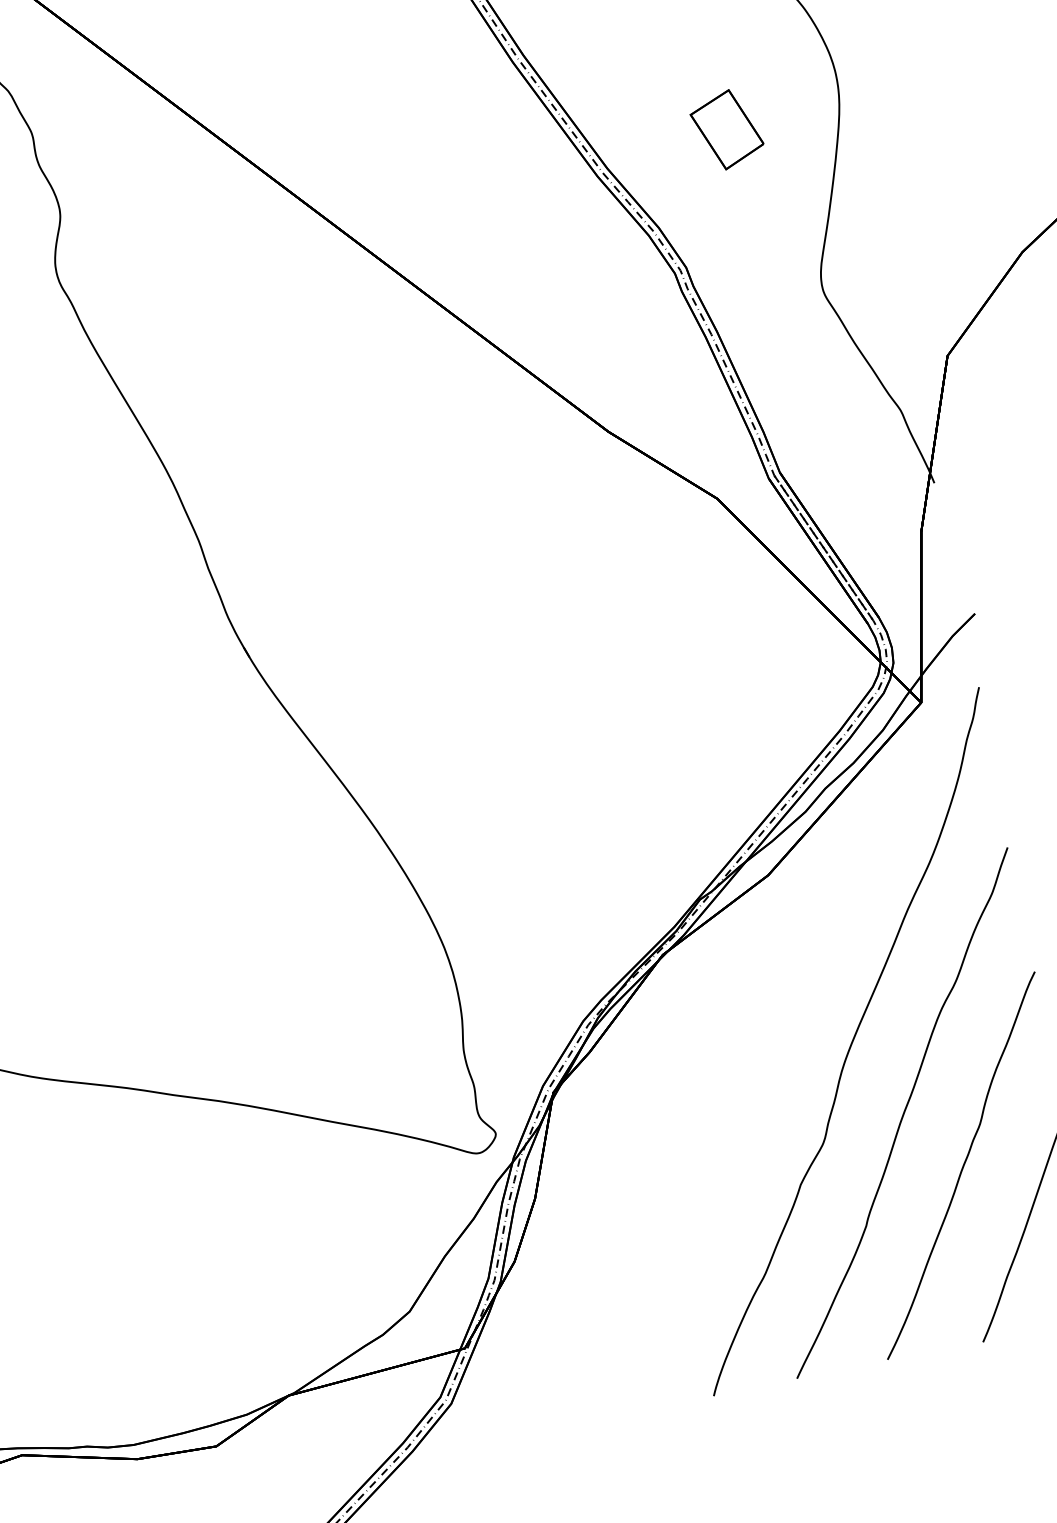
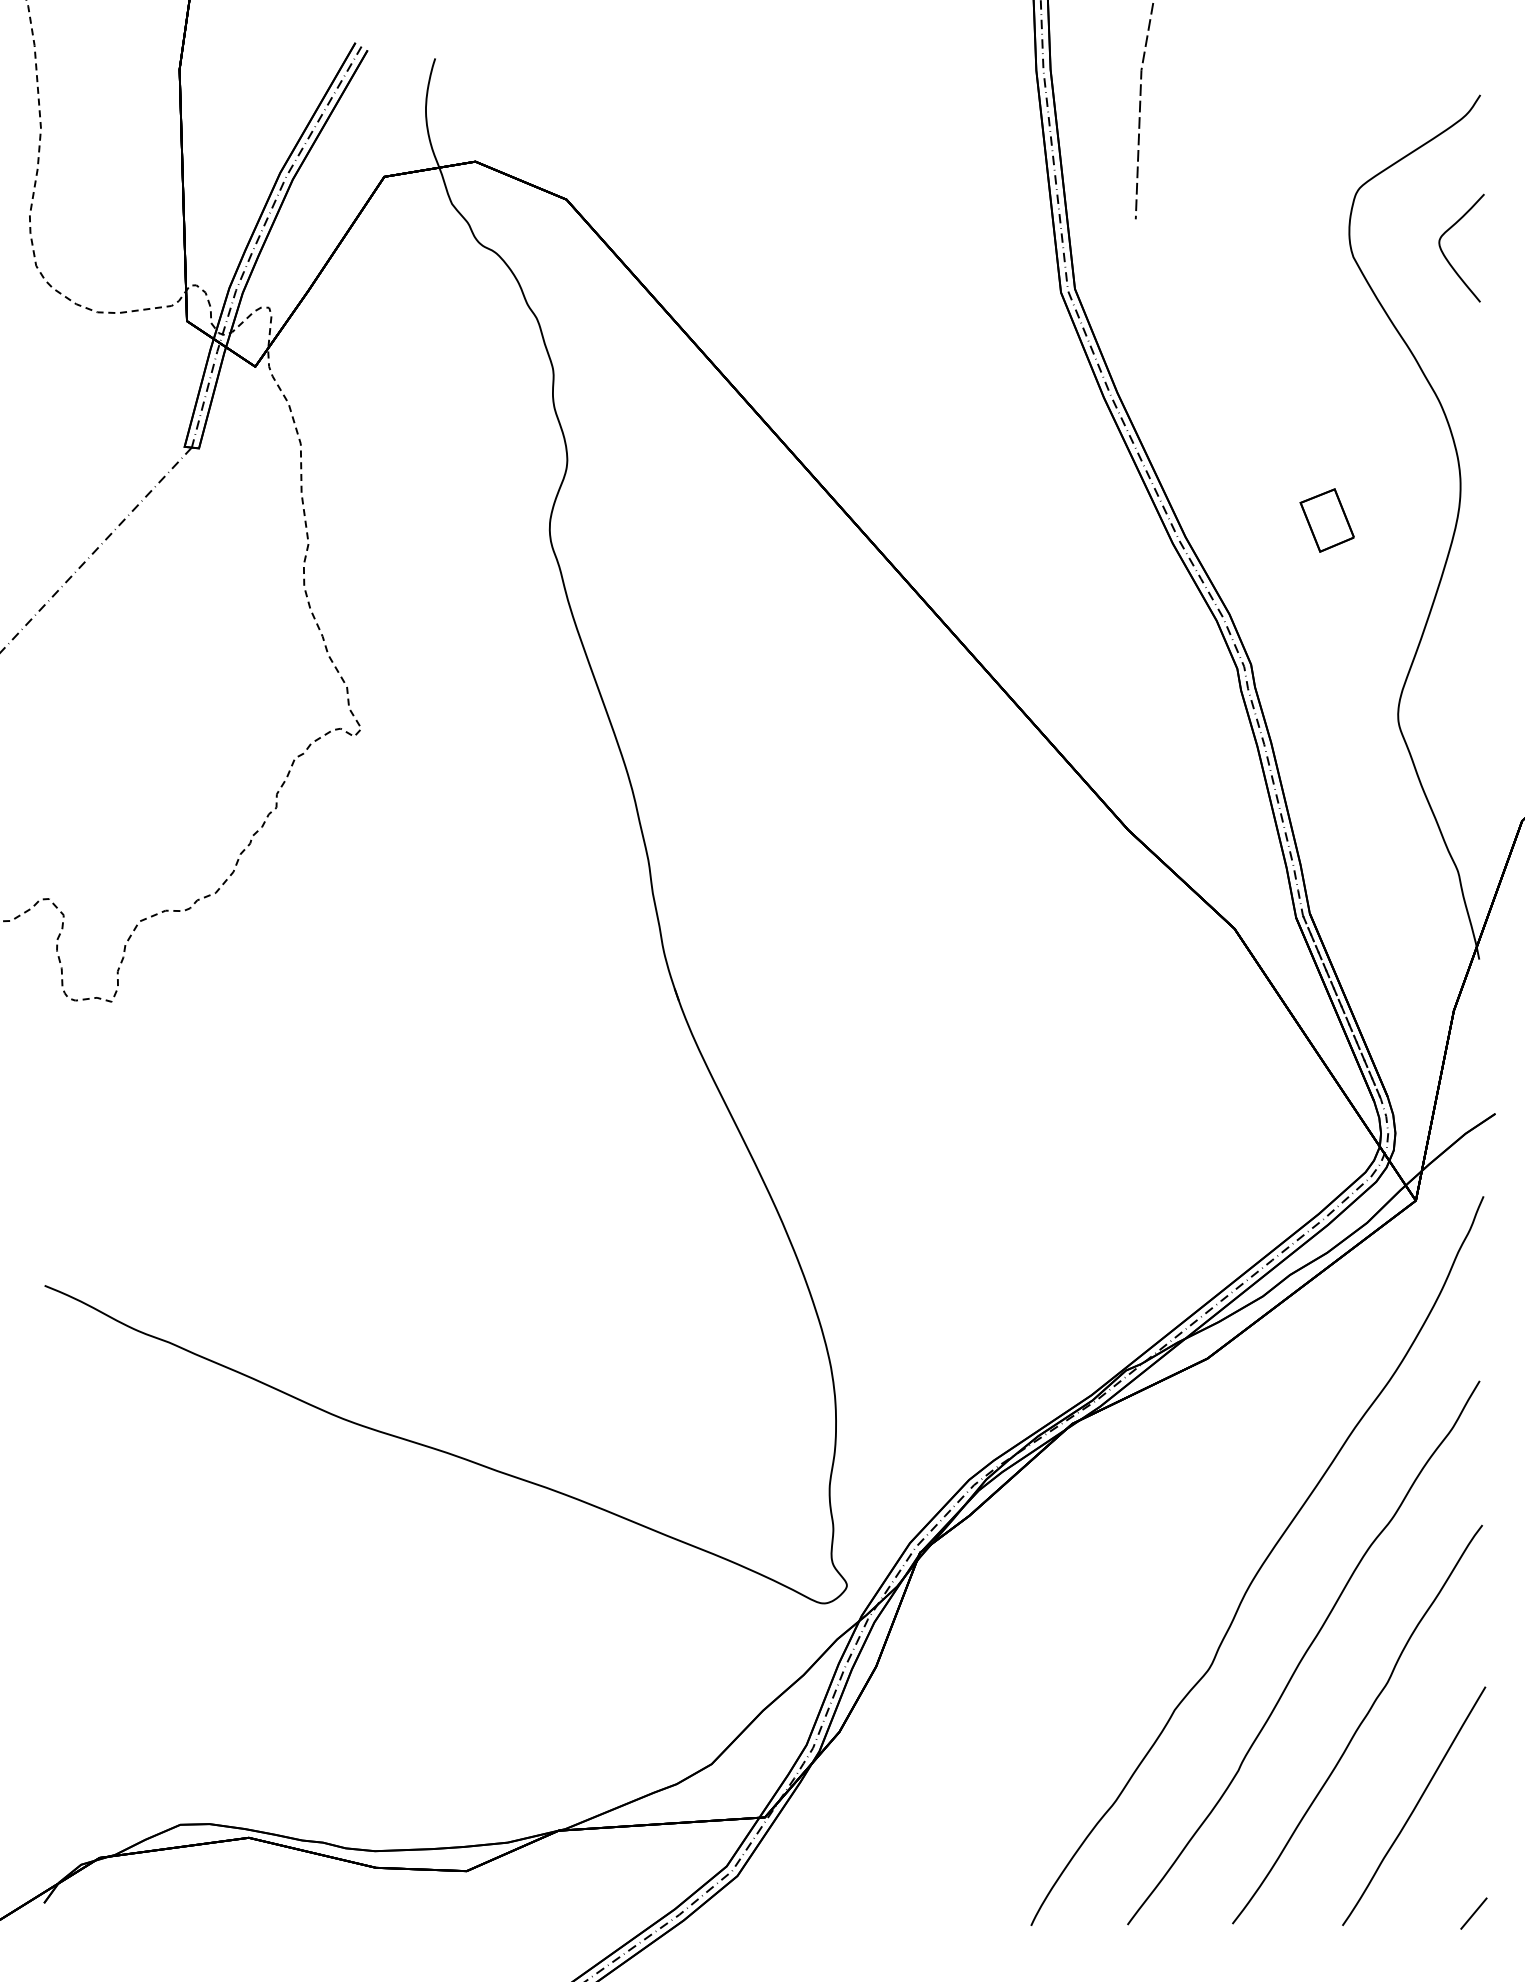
part: (726, 129) -> (1326, 520), size x0.71

